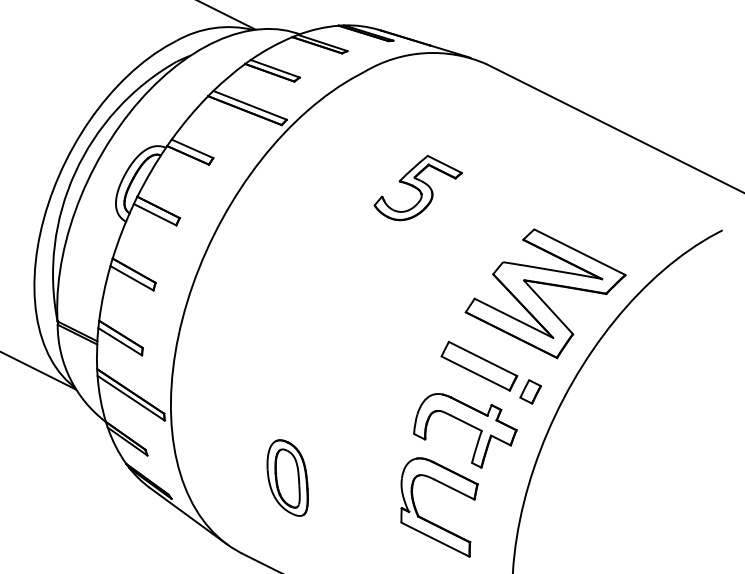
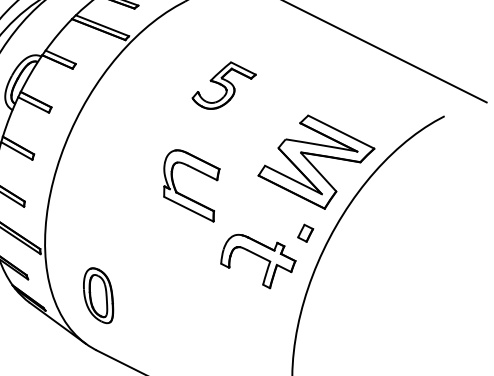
part: (479, 365) -> (268, 214), removed
part: (287, 477) -> (98, 295), moved
part: (431, 521) -> (185, 196), moved

